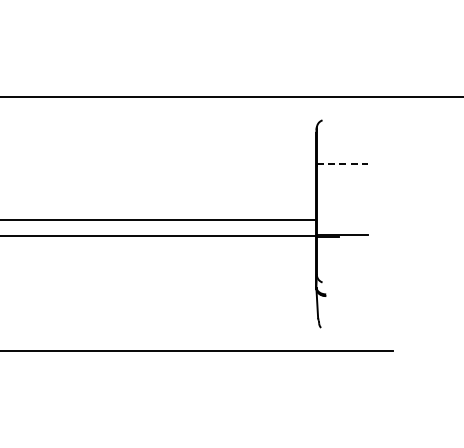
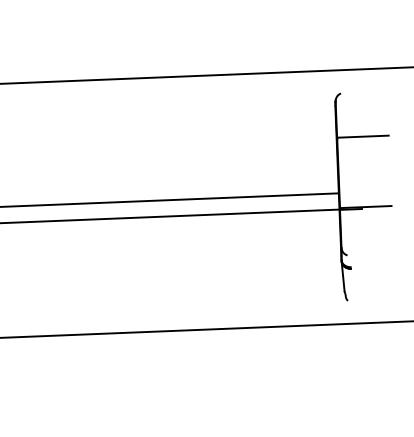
line: (342, 164) -> (362, 136), dashed -> solid

